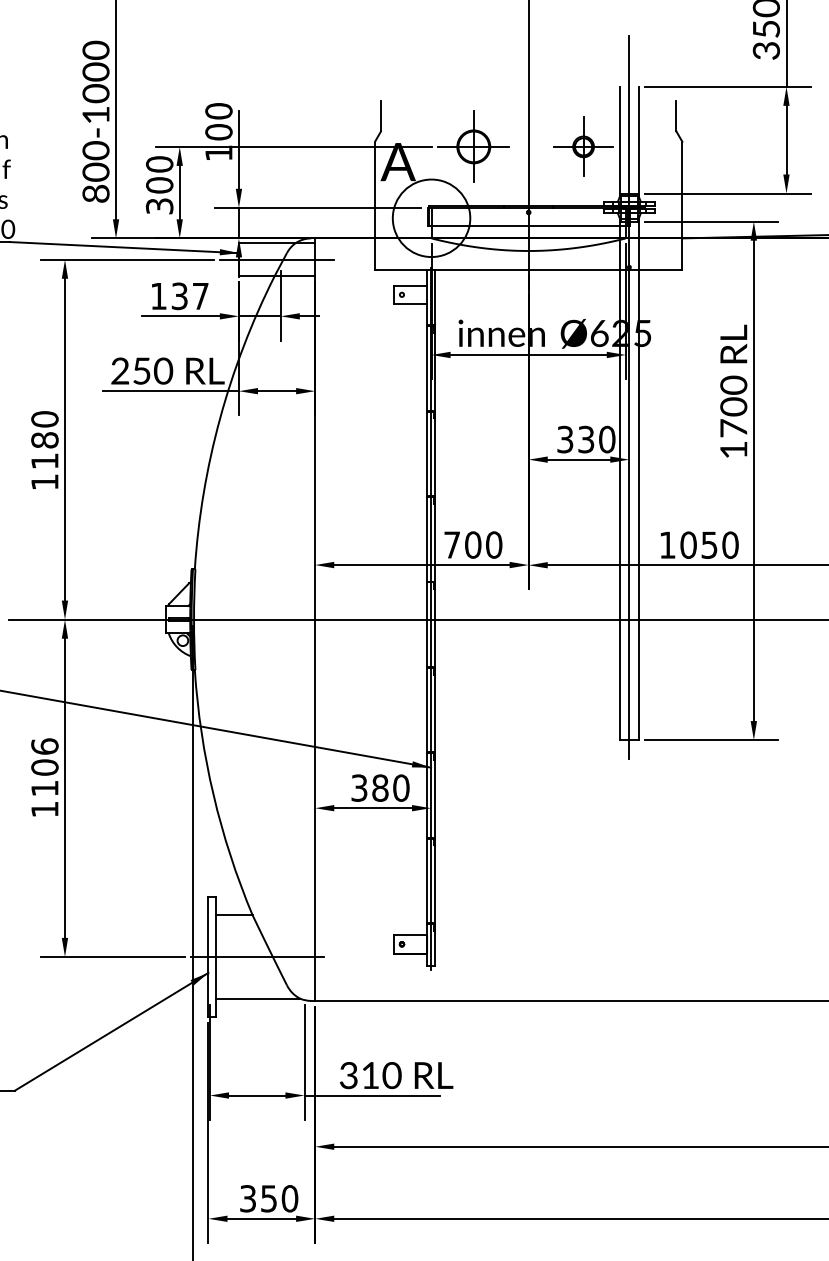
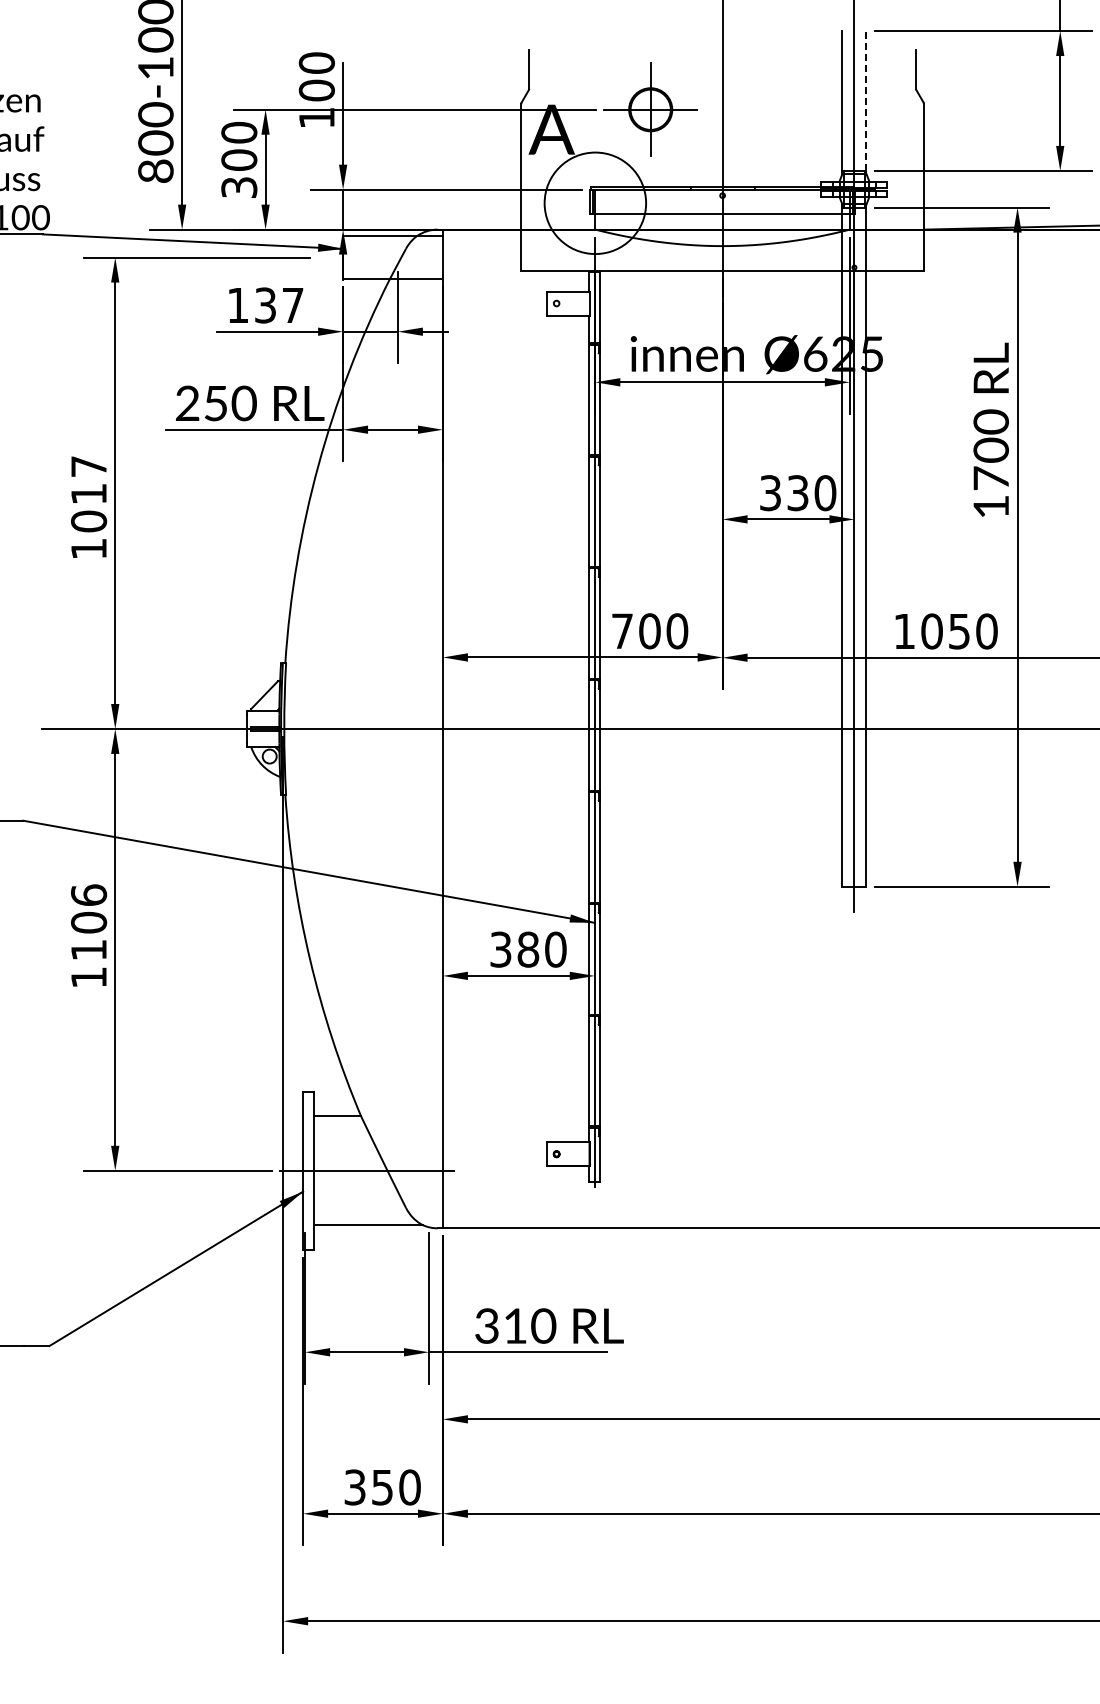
line: (638, 140) -> (866, 101), solid -> dashed
part: (583, 146) -> (794, 109), removed
line: (276, 259) -> (392, 257), removed
text: (45, 439) -> (89, 493), 1180 -> 1017

